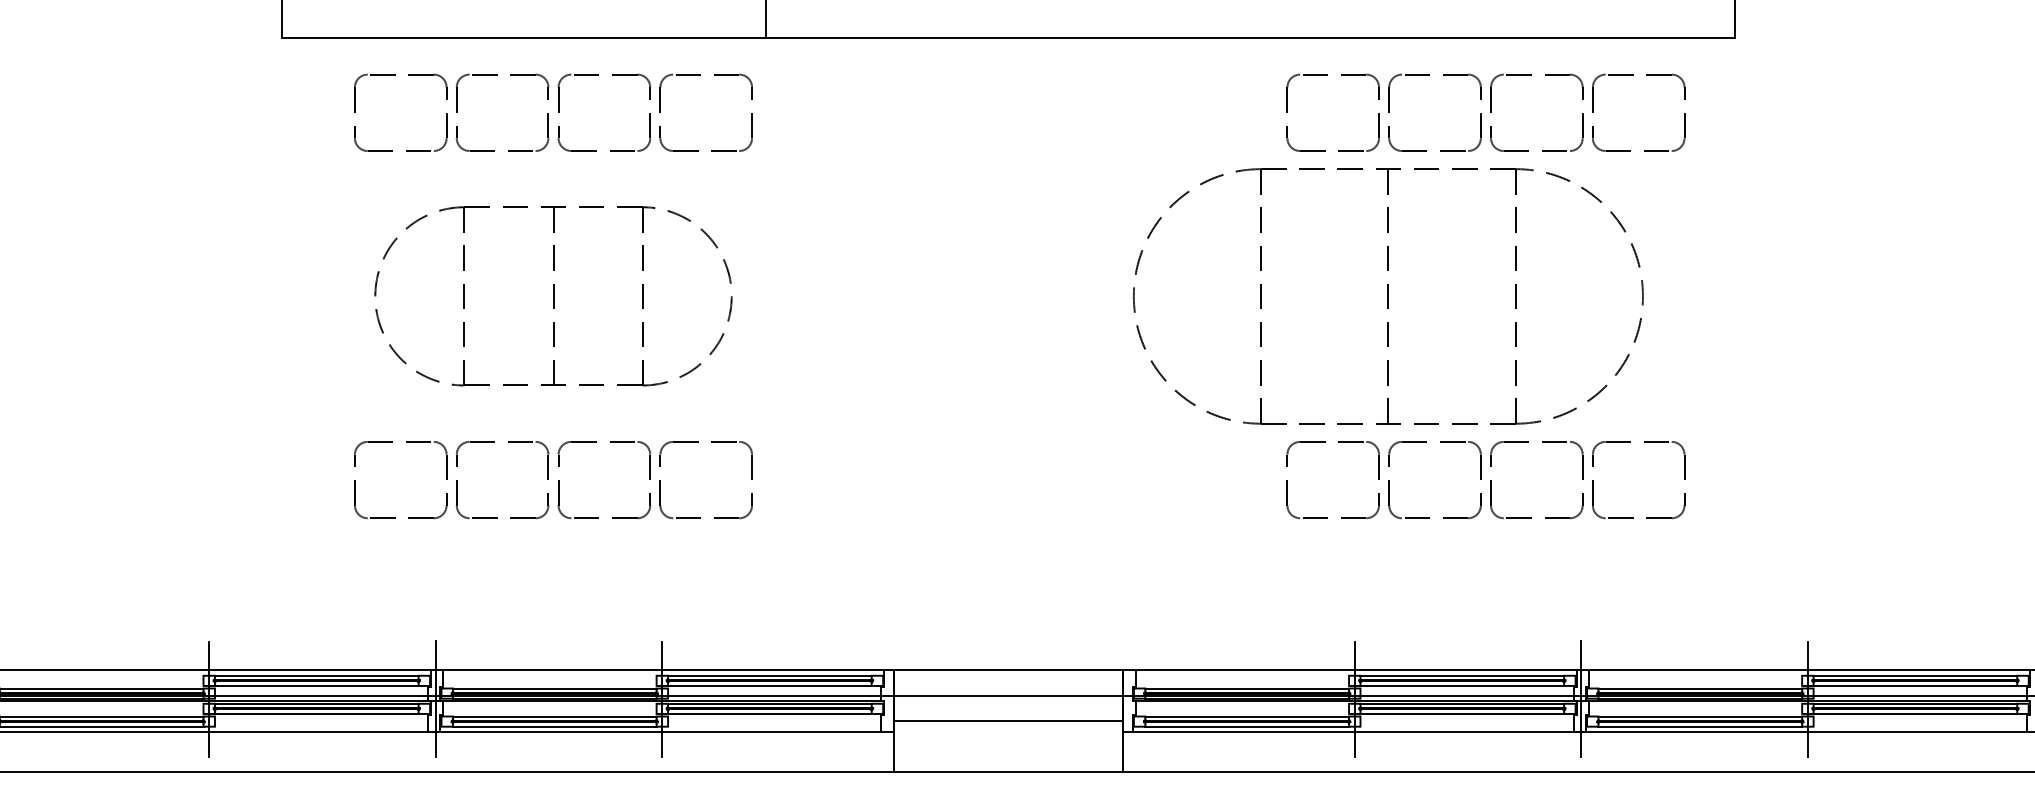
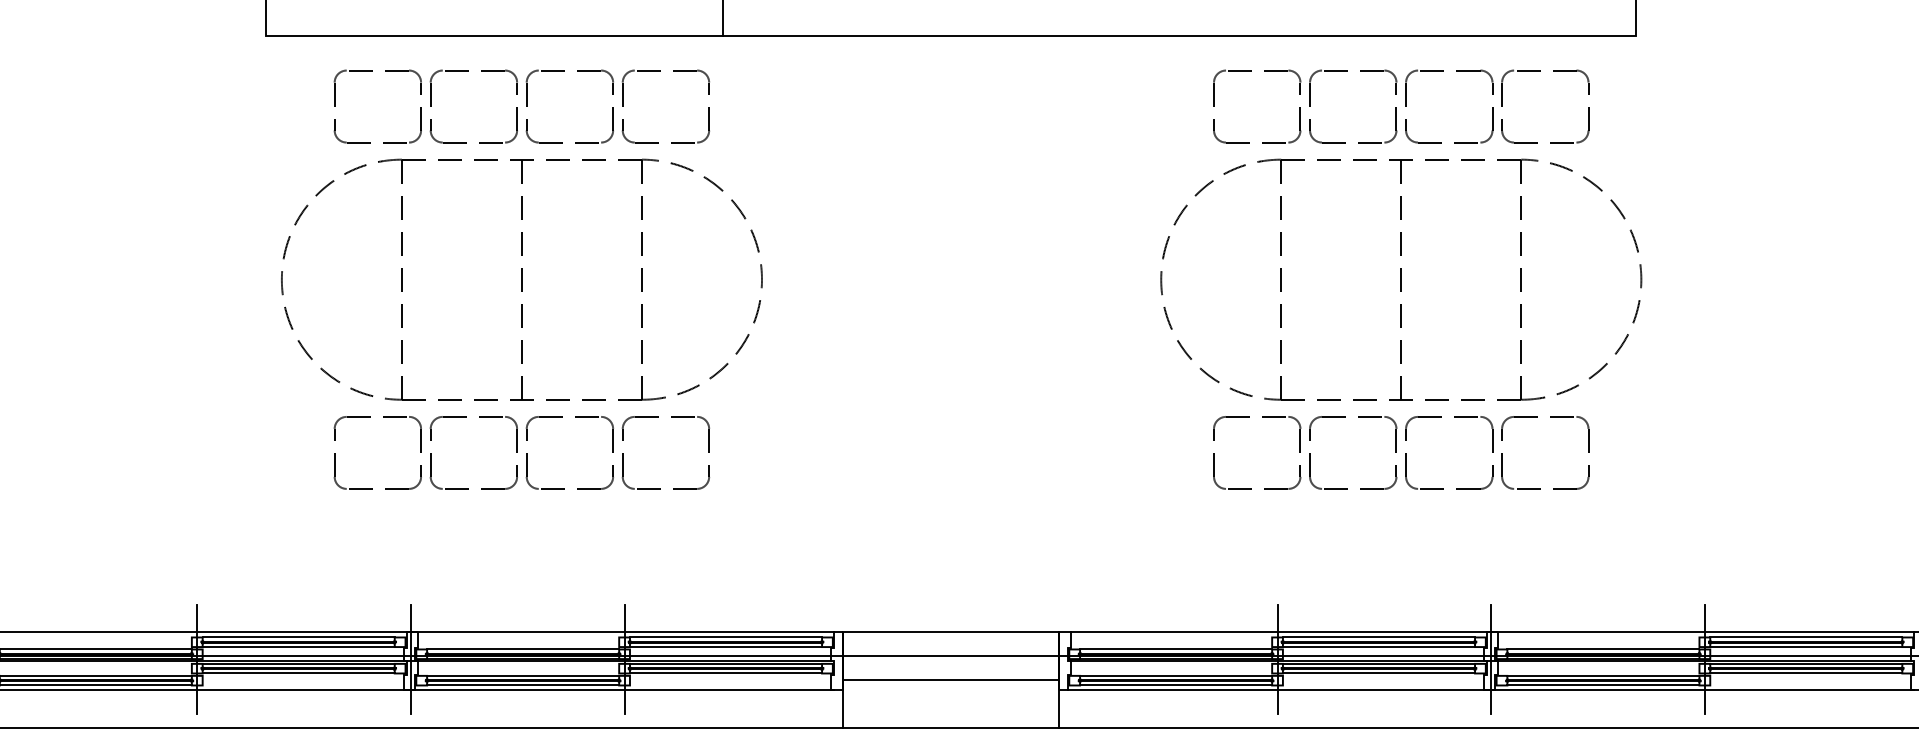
part: (553, 296) -> (521, 279), size x1.43
part: (1388, 296) -> (1401, 279), moved

